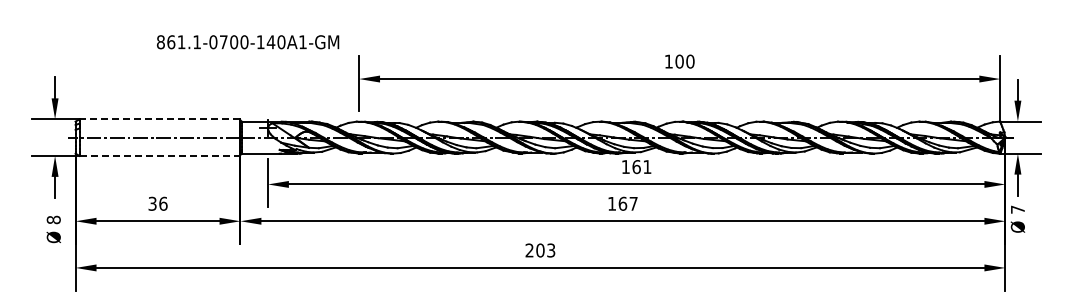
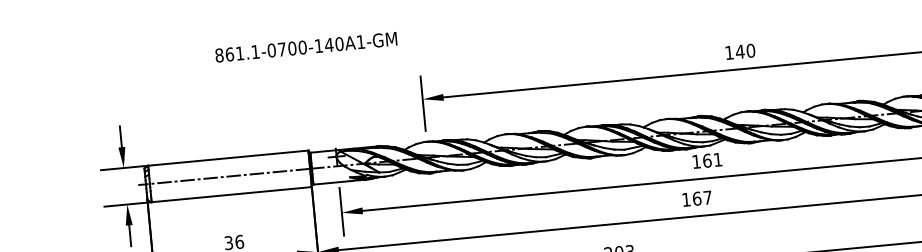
text: (248, 42) -> (306, 47), moved
text: (679, 61) -> (740, 51), 100 -> 140
line: (159, 119) -> (227, 158), dashed -> solid
line: (160, 155) -> (232, 194), dashed -> solid

